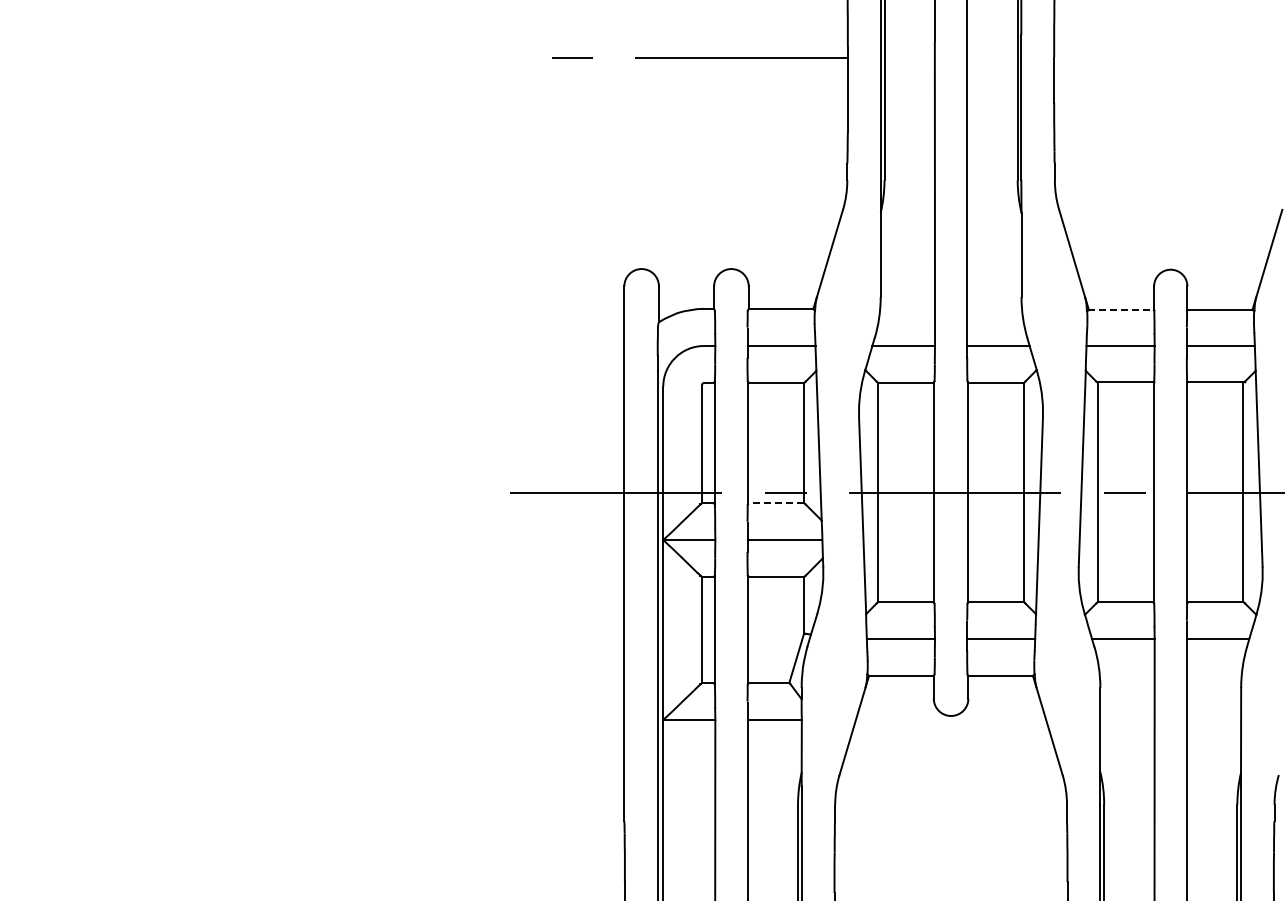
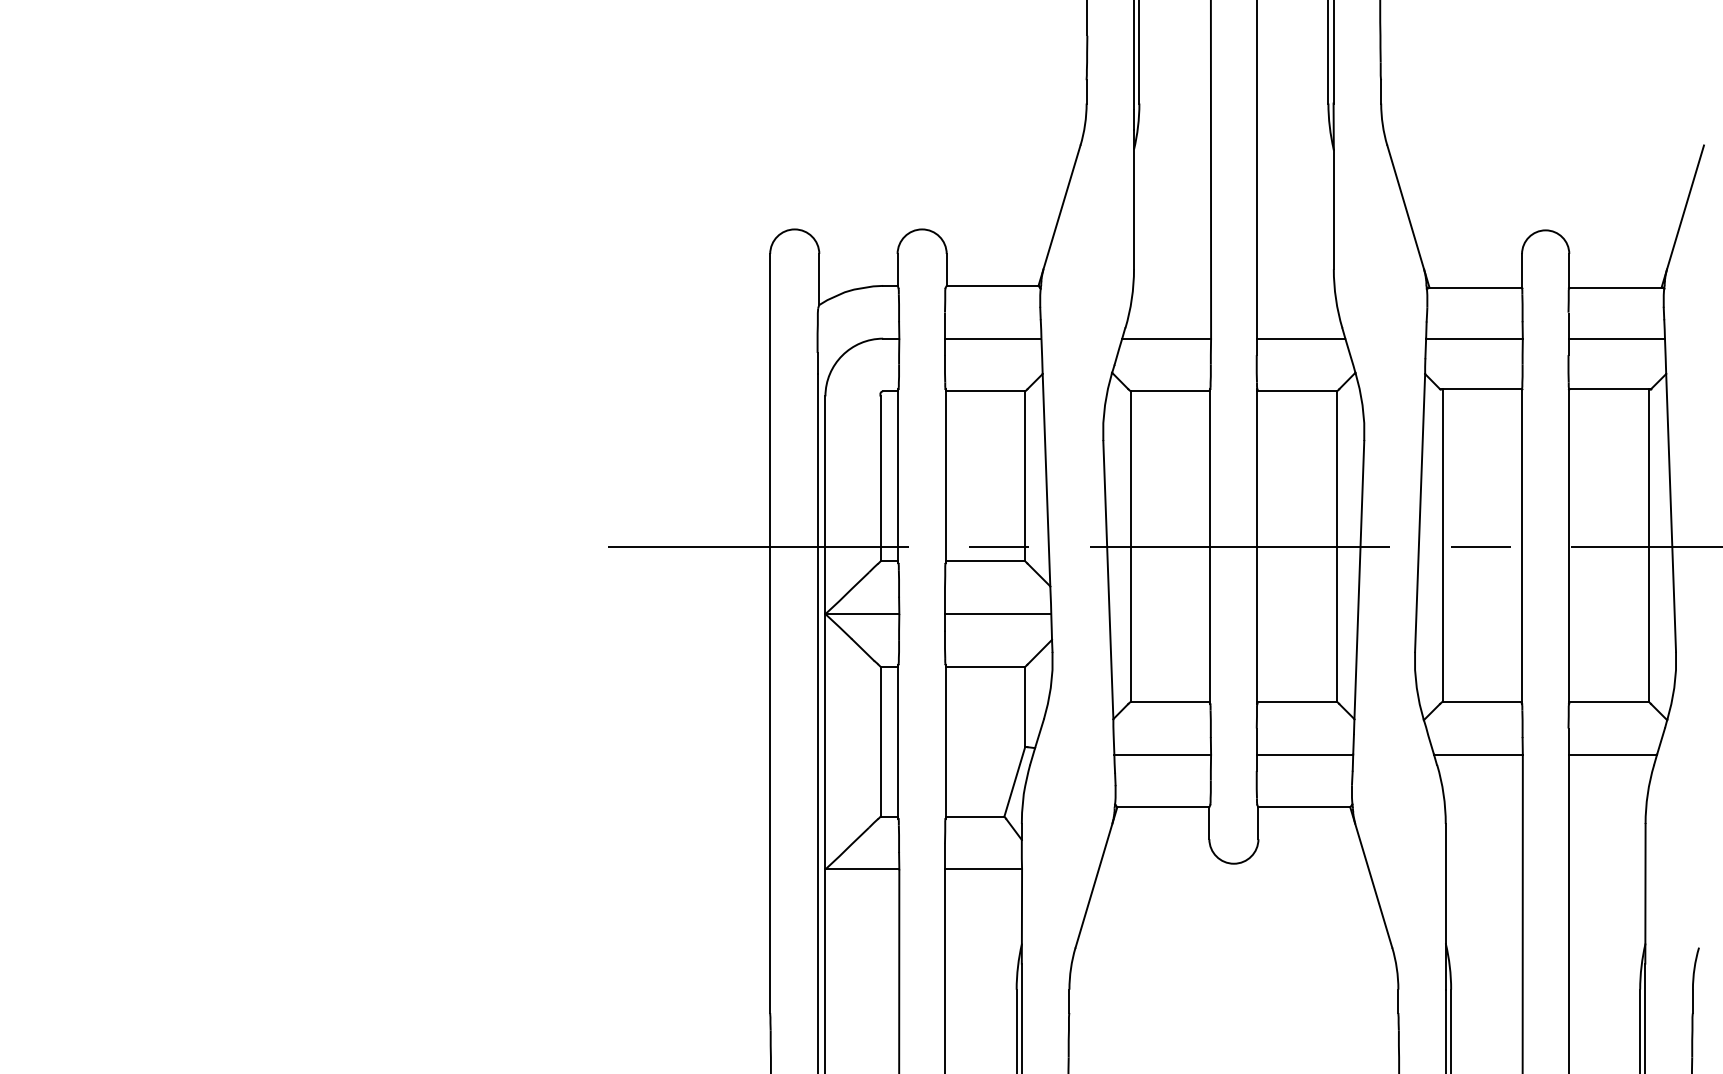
line: (1121, 310) -> (1475, 288), dashed -> solid
line: (775, 502) -> (984, 560), dashed -> solid

